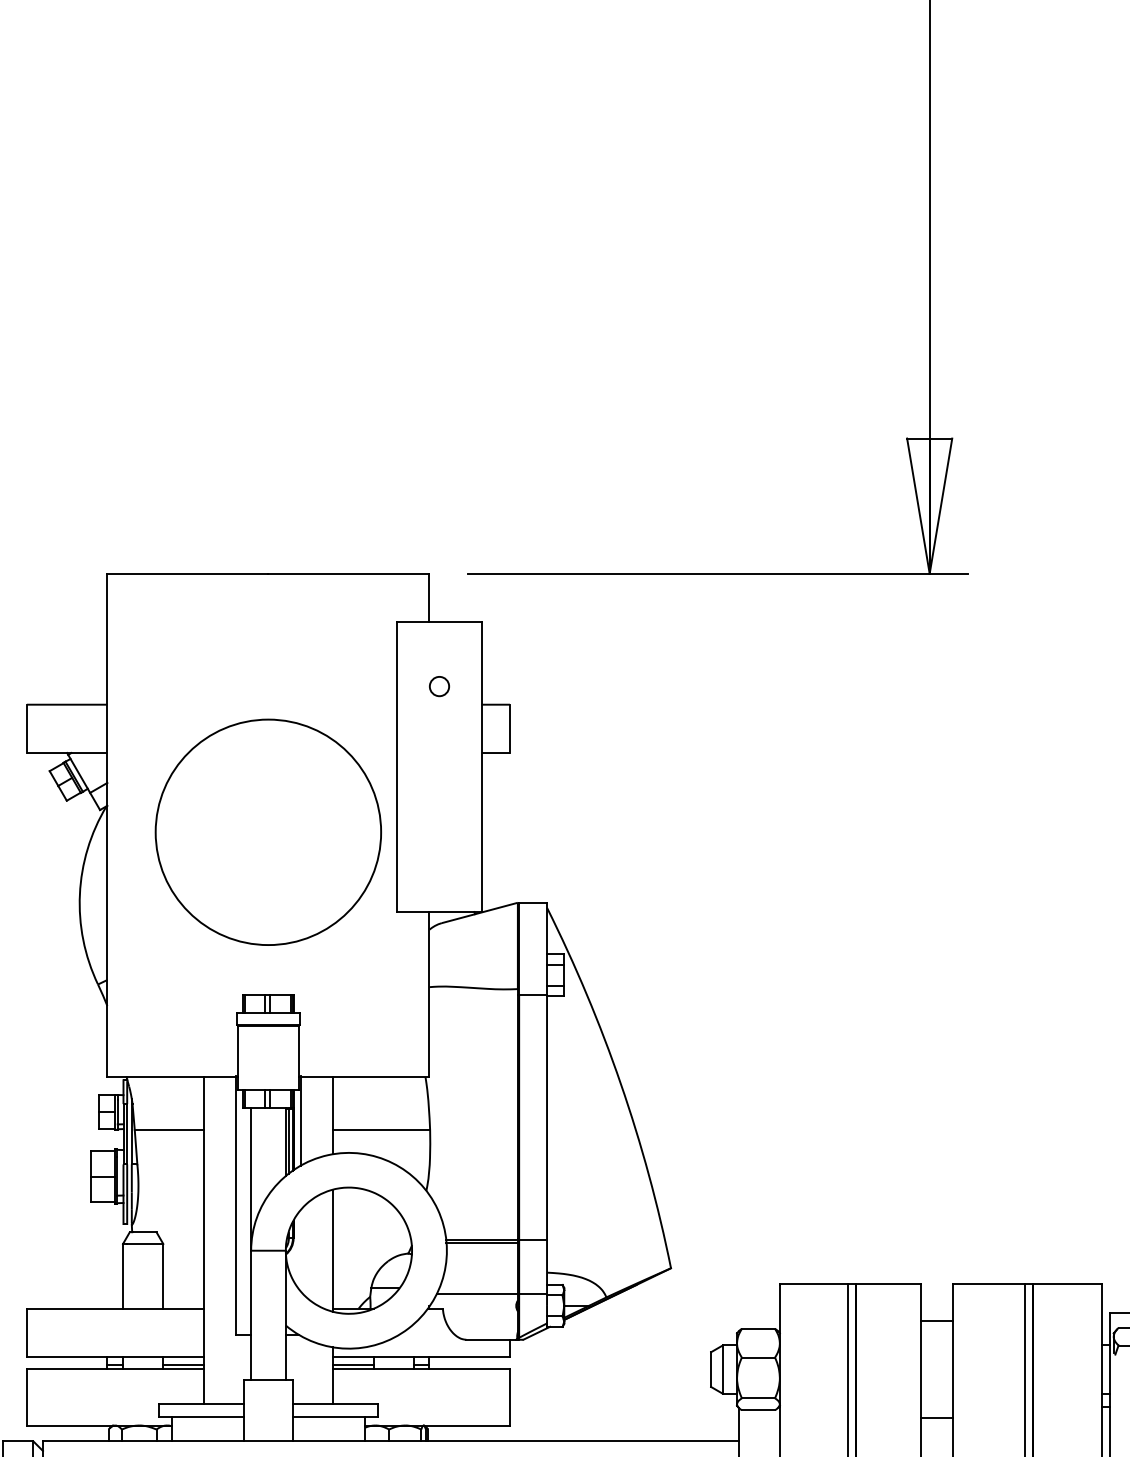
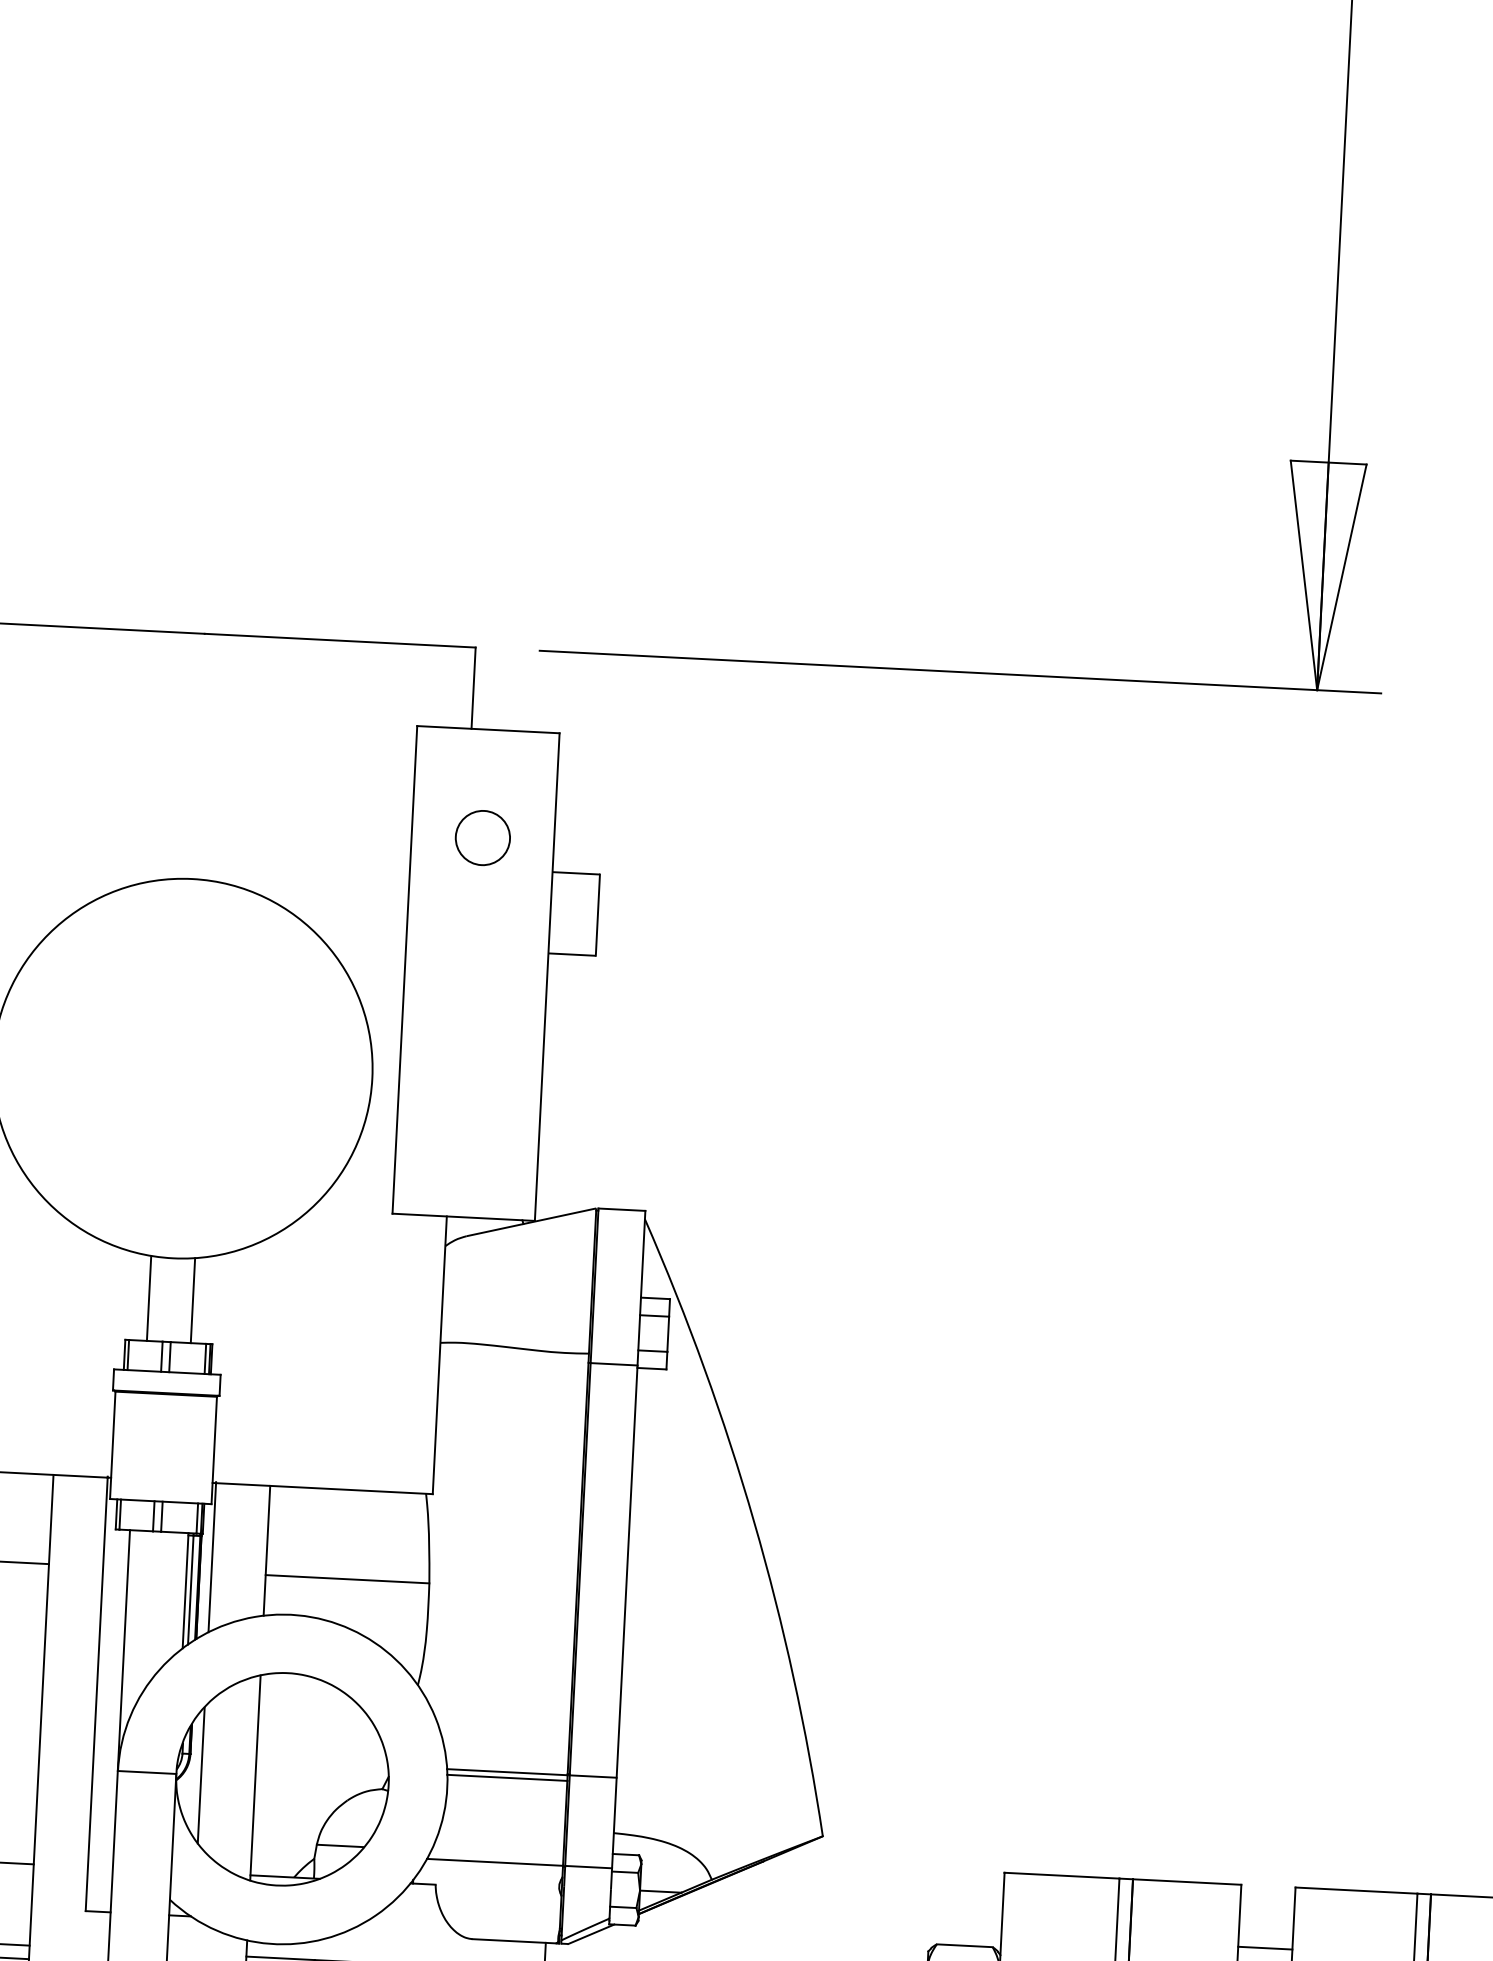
circle: (439, 686) -> (482, 837), size x1.67
line: (255, 969) -> (149, 1298), added
line: (281, 969) -> (193, 1300), added
line: (300, 1250) -> (201, 1774), added

